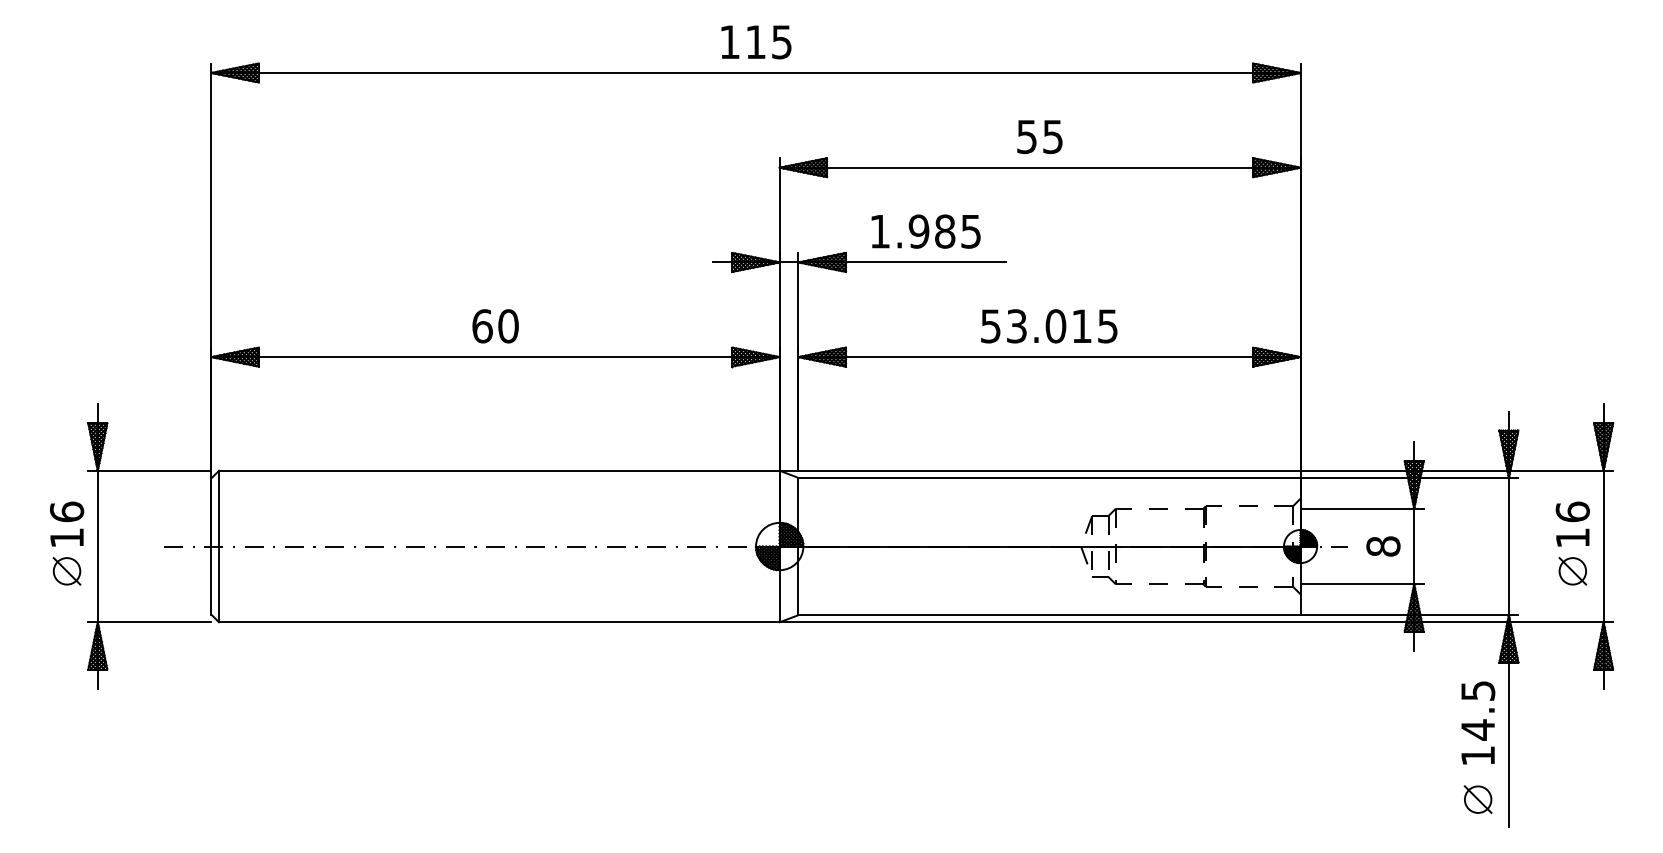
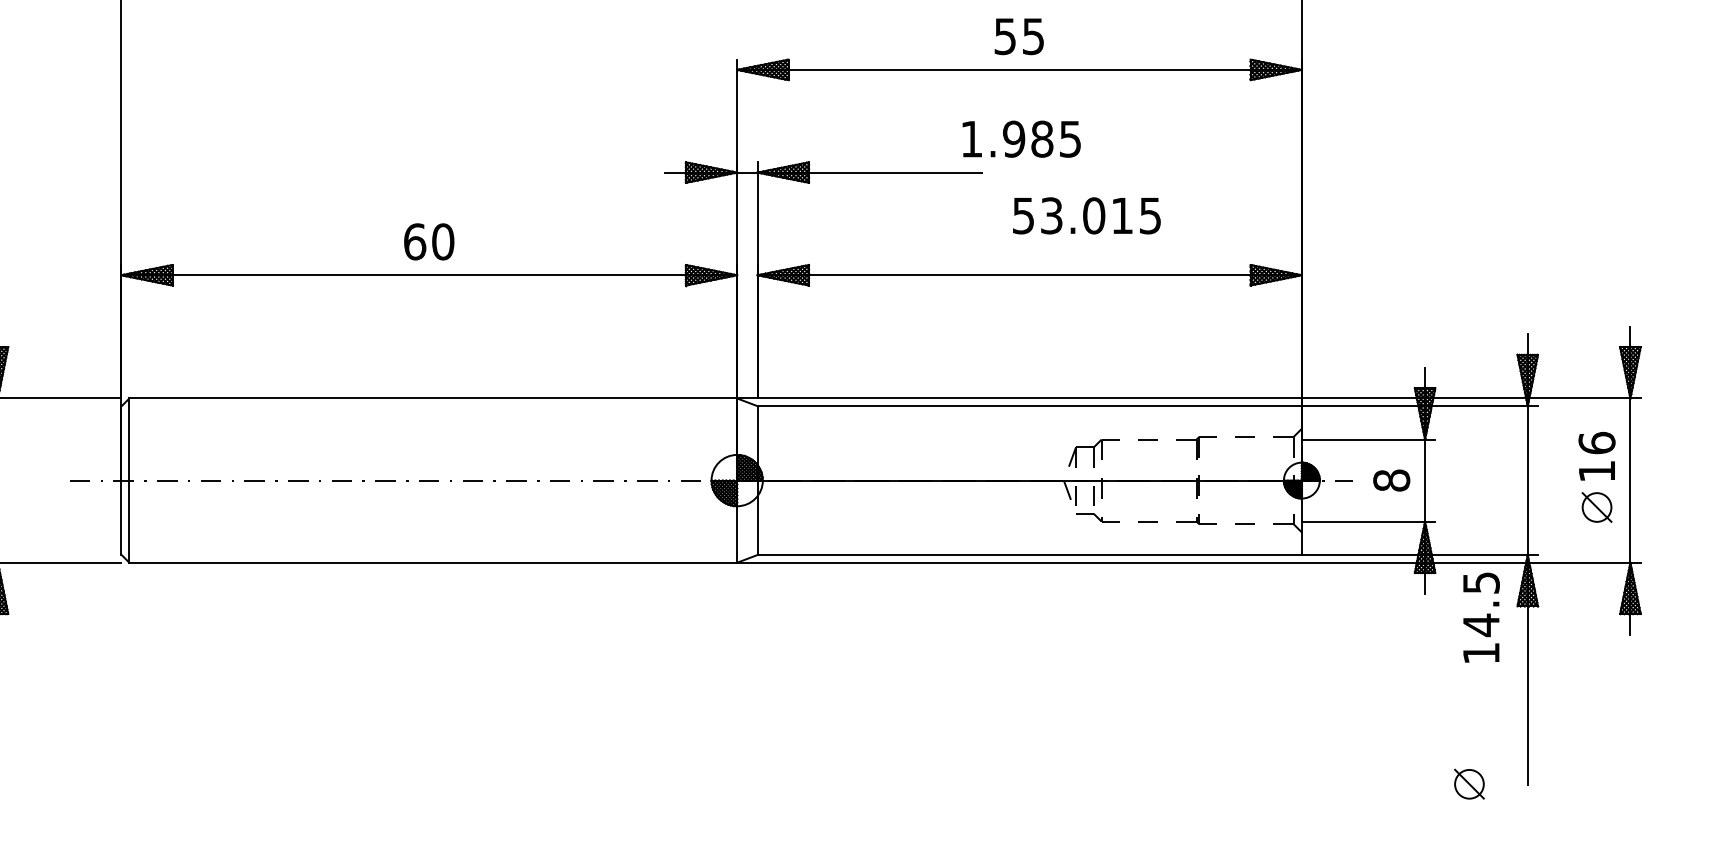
text: (925, 231) -> (1021, 139), moved
text: (1049, 326) -> (1087, 216), moved
text: (1478, 722) -> (1481, 617), moved
part: (1477, 799) -> (1468, 784), moved

